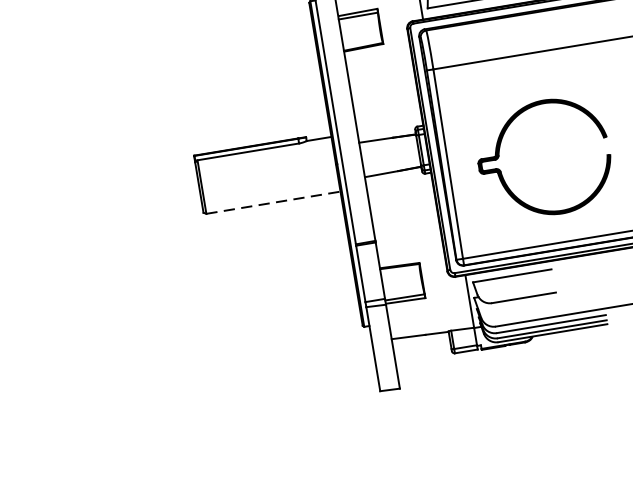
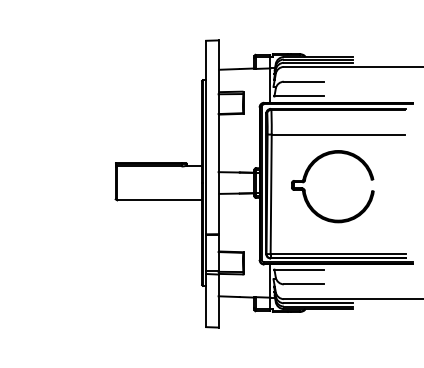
part: (500, 154) -> (306, 179), moved
line: (274, 202) -> (160, 200), dashed -> solid

